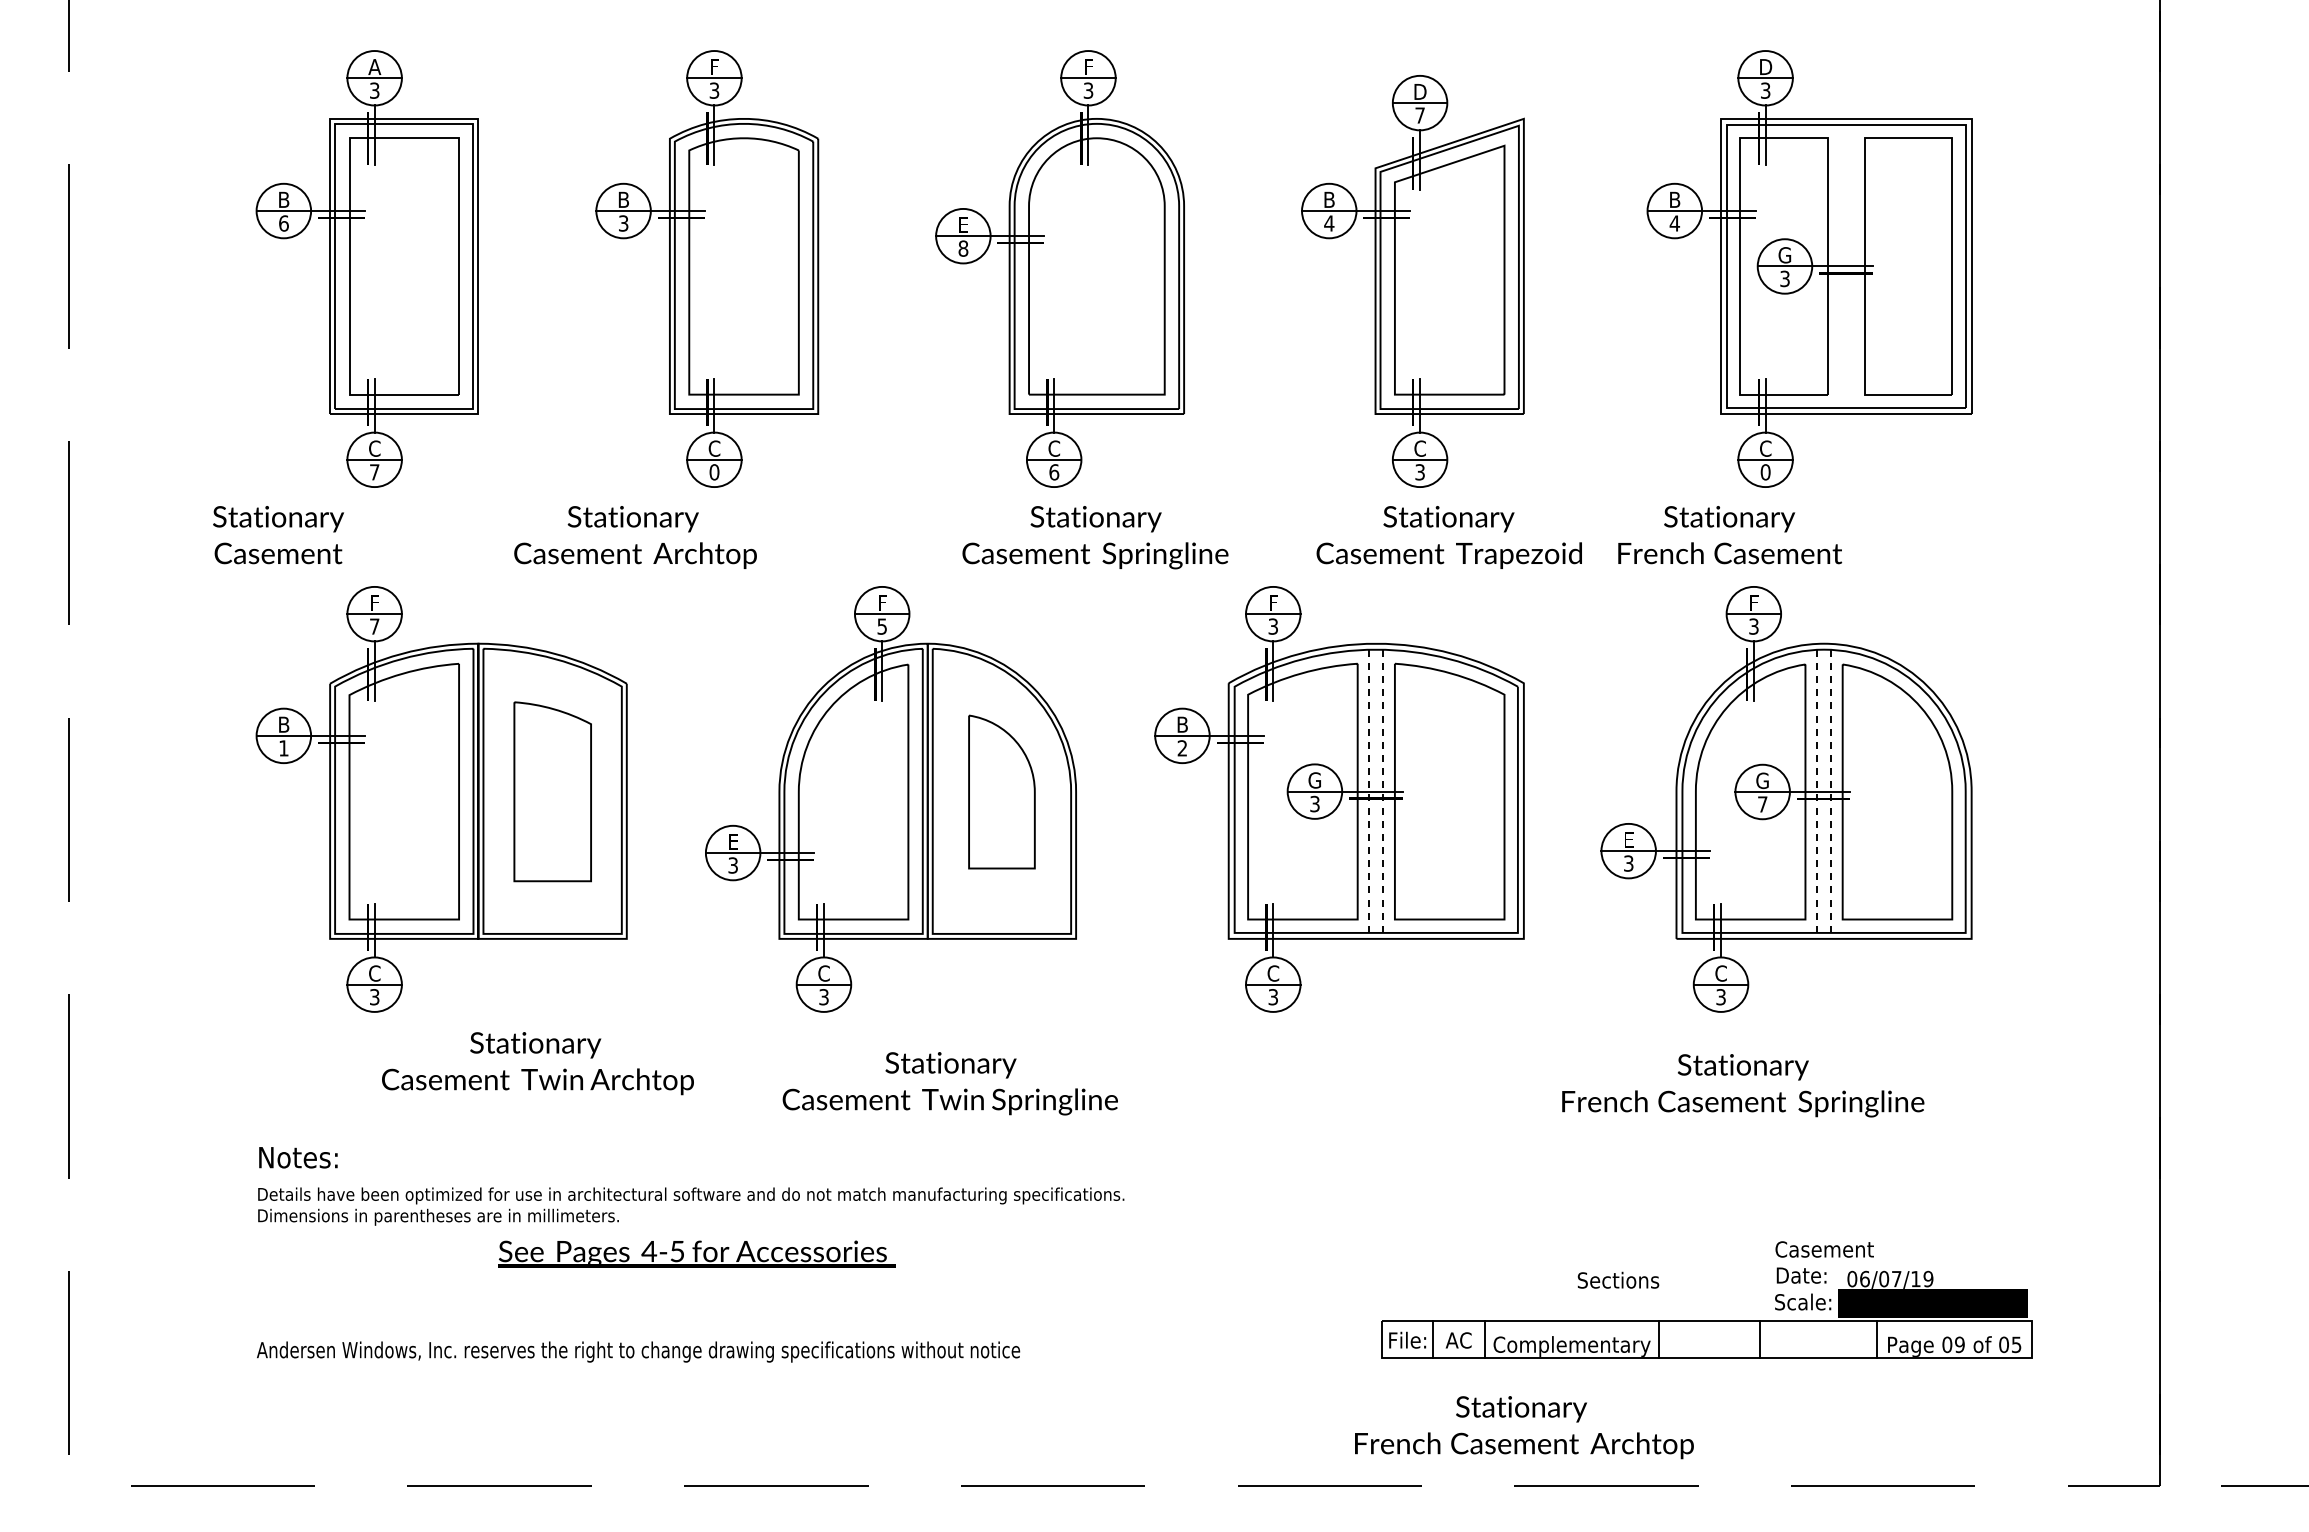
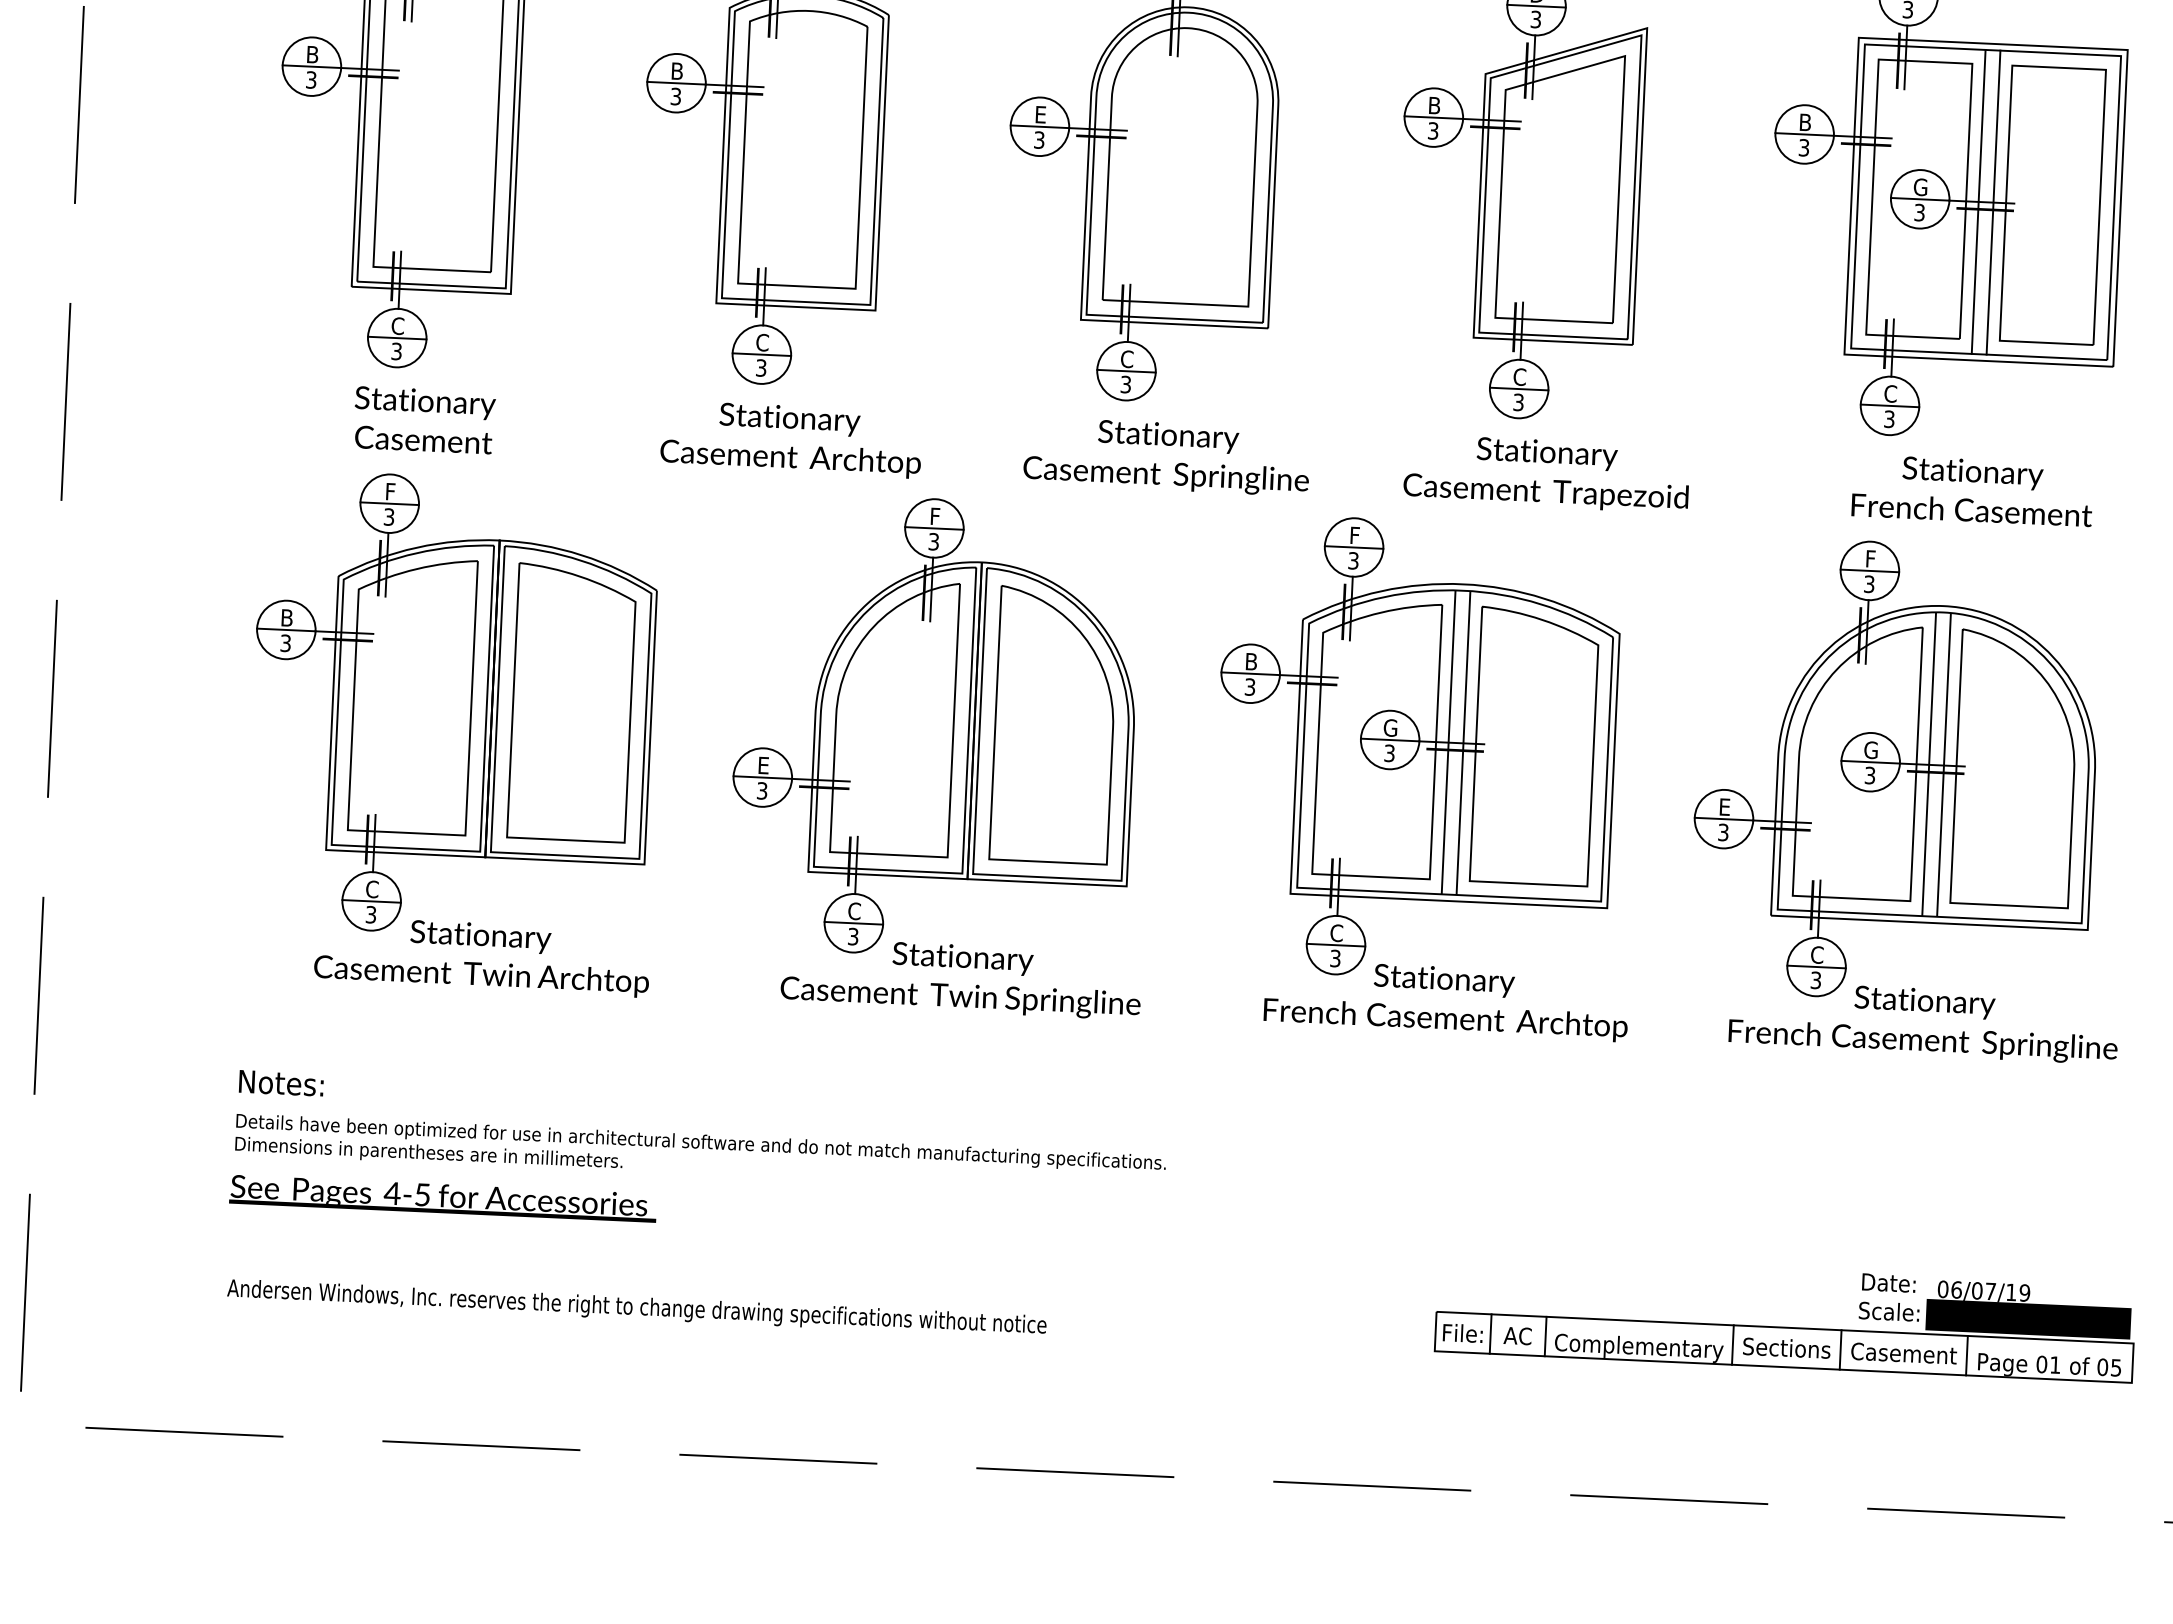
text: (1419, 115) -> (1535, 19), 7 -> 3
text: (283, 223) -> (310, 80), 6 -> 3
text: (1329, 223) -> (1433, 131), 4 -> 3
text: (1674, 223) -> (1803, 147), 4 -> 3
text: (963, 248) -> (1039, 139), 8 -> 3
line: (1839, 266) -> (1978, 202), added
line: (1853, 266) -> (1993, 202), added
text: (374, 472) -> (396, 351), 7 -> 3
text: (714, 472) -> (761, 368), 0 -> 3
text: (1054, 472) -> (1126, 384), 6 -> 3
text: (1765, 472) -> (1889, 419), 0 -> 3
text: (278, 535) -> (424, 420), moved
text: (1730, 535) -> (1973, 491), moved
text: (635, 537) -> (791, 439), moved
text: (374, 626) -> (388, 516), 7 -> 3
text: (882, 626) -> (934, 541), 5 -> 3
text: (283, 748) -> (285, 643), 1 -> 3
text: (1182, 748) -> (1250, 687), 2 -> 3
part: (552, 791) -> (571, 702), size x1.43
part: (1001, 791) -> (1053, 724), size x1.67
line: (1369, 791) -> (1448, 742), dashed -> solid
line: (1383, 791) -> (1463, 743), dashed -> solid
line: (1817, 791) -> (1929, 764), dashed -> solid
line: (1830, 791) -> (1943, 764), dashed -> solid
text: (1762, 804) -> (1869, 775), 7 -> 3
text: (537, 1063) -> (481, 956), moved
text: (949, 1083) -> (960, 978), moved
text: (1743, 1085) -> (1924, 1022), moved
text: (1824, 1249) -> (1903, 1353), moved
text: (696, 1253) -> (442, 1197), moved
text: (1618, 1279) -> (1786, 1347), moved
text: (1959, 1344) -> (2054, 1364), 09 -> 01
text: (1524, 1427) -> (1446, 1000), moved

